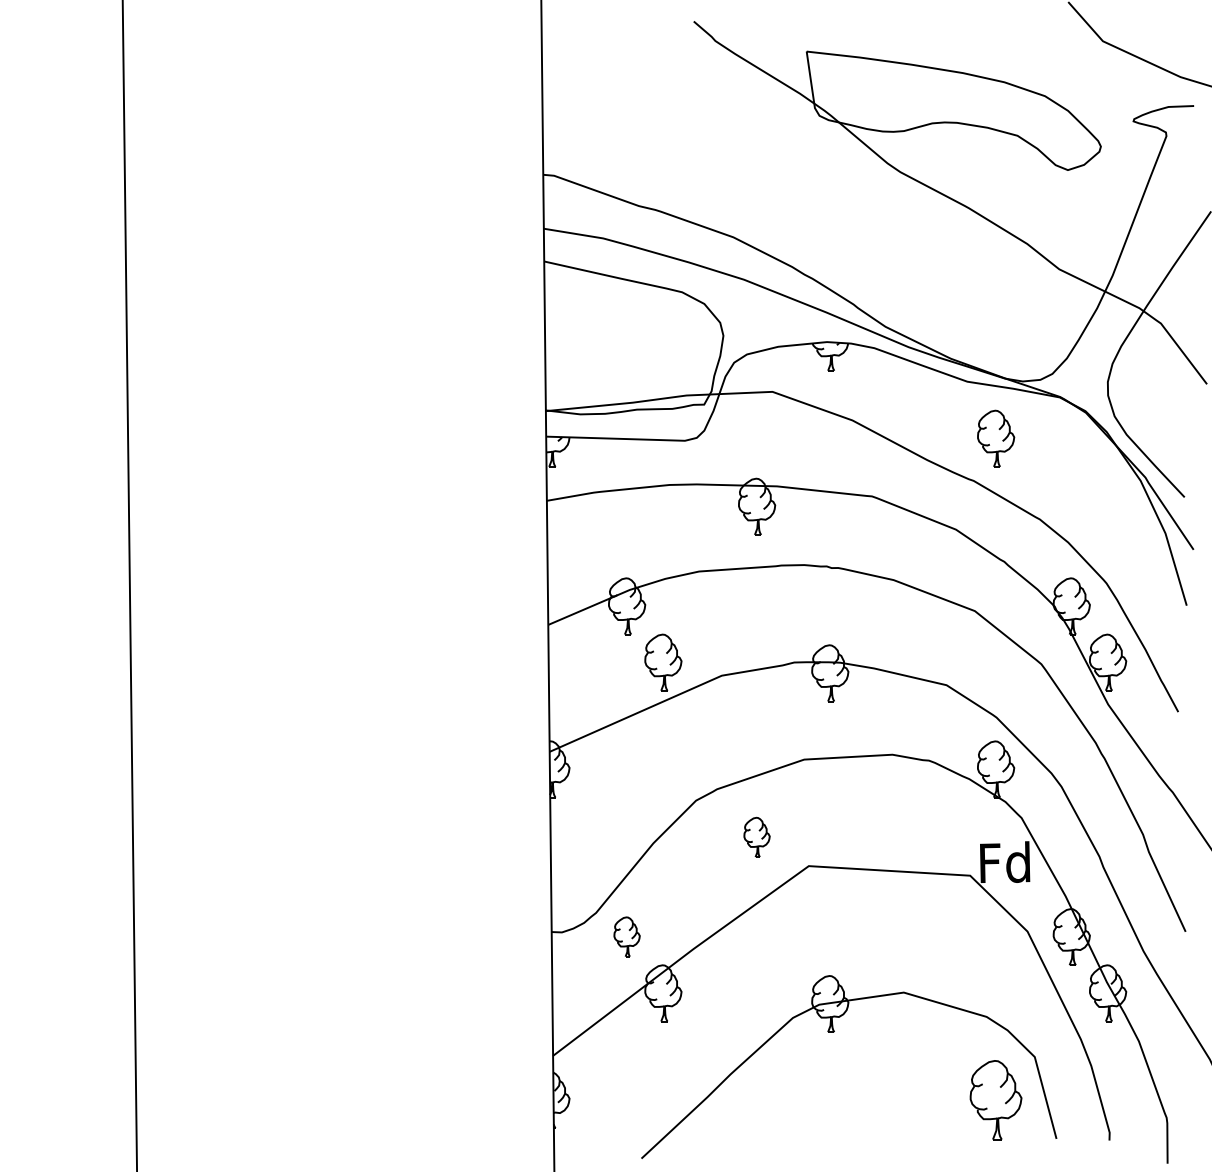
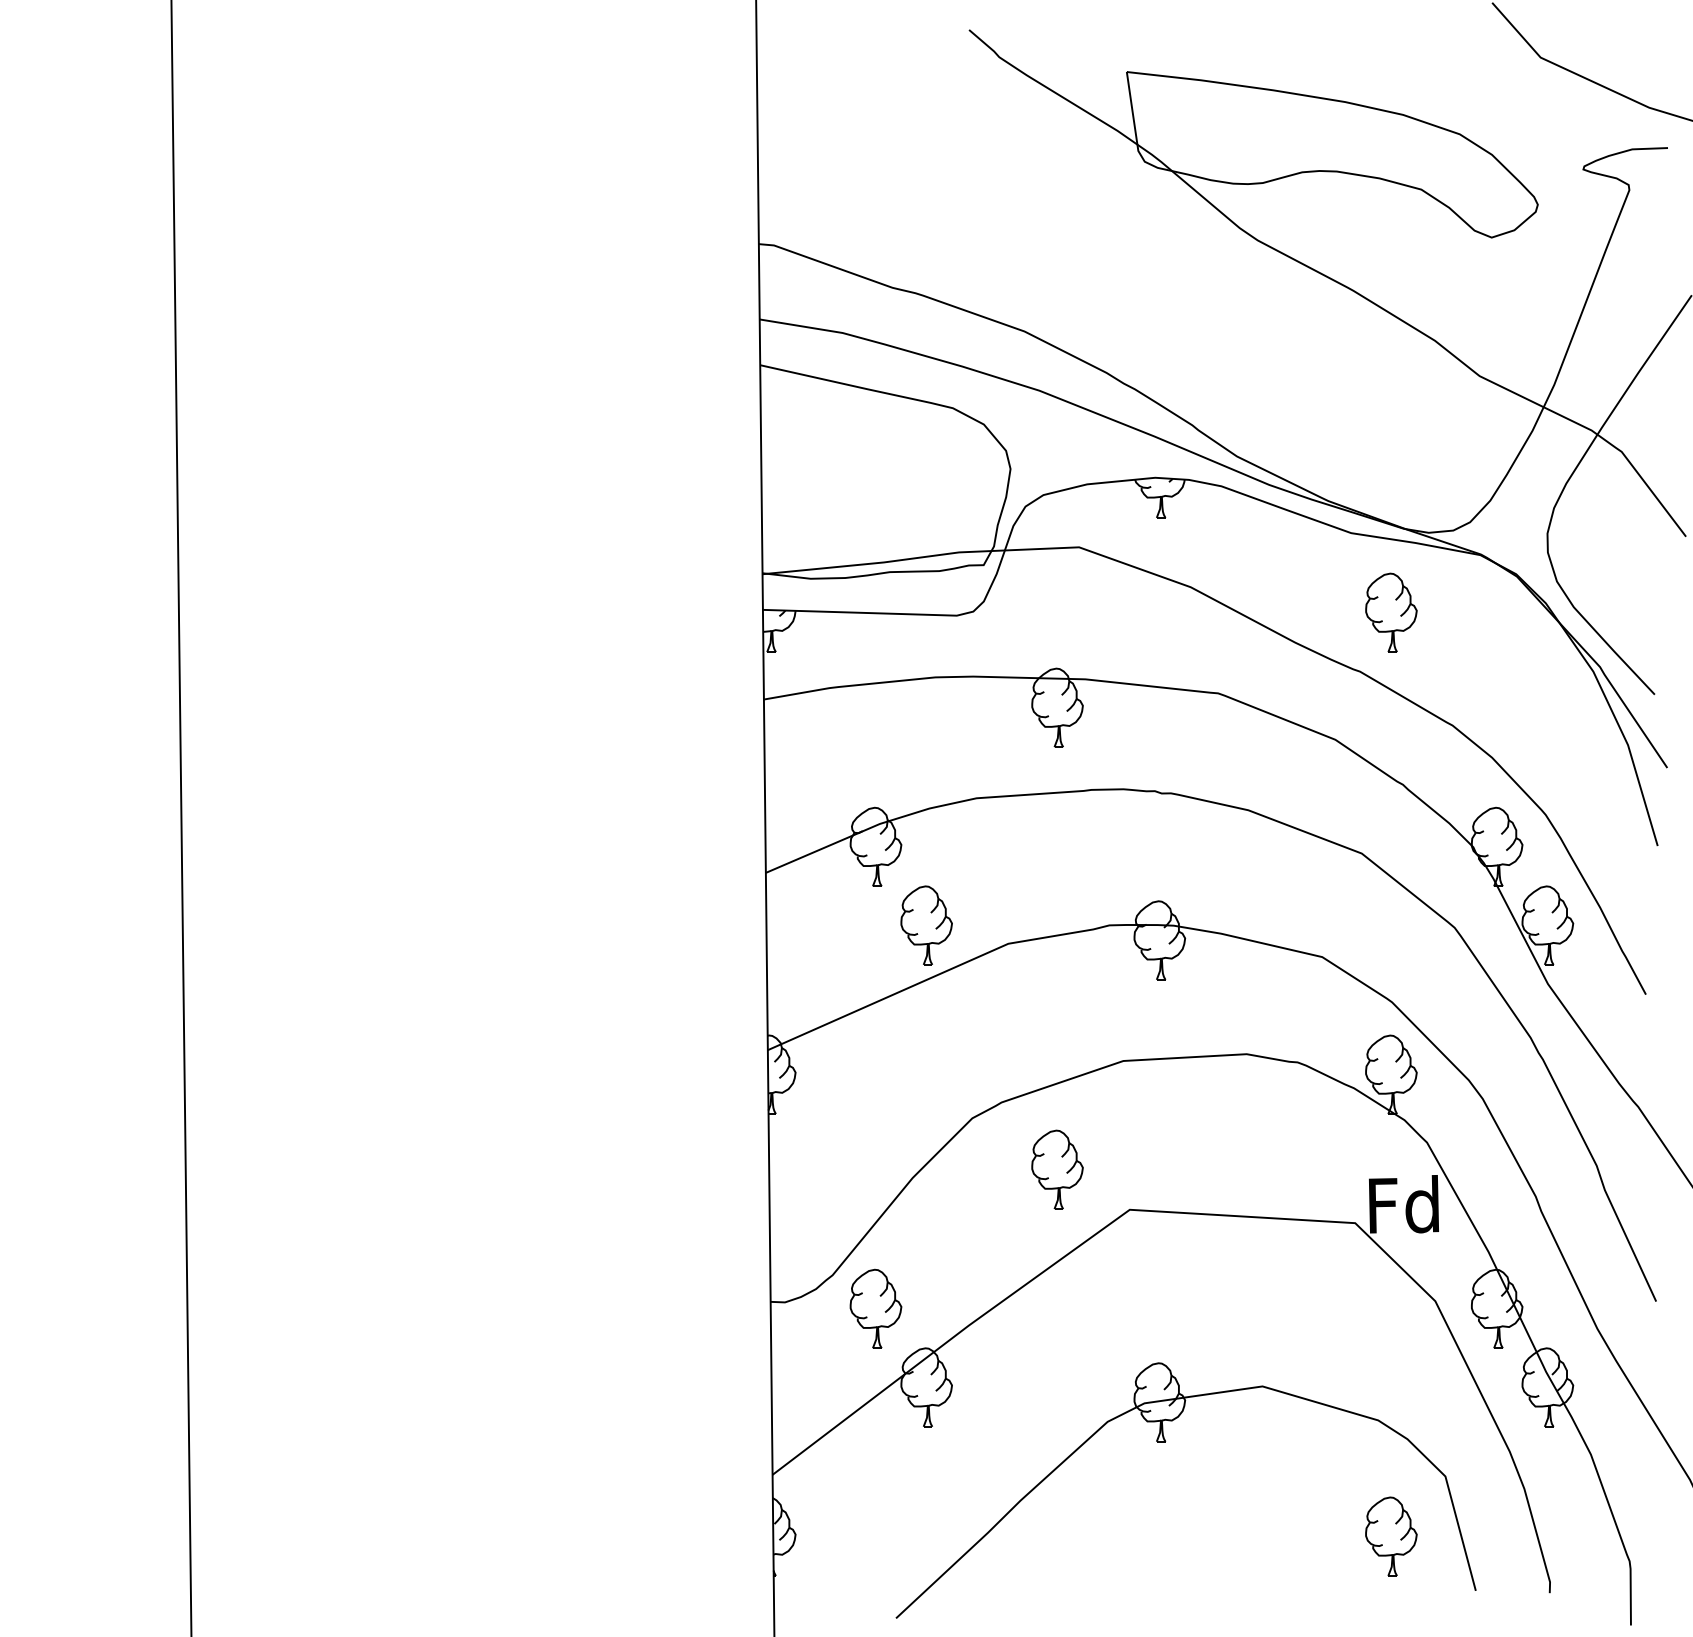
part: (757, 837) -> (1057, 1169), size x1.43
part: (626, 936) -> (875, 1308), size x1.43
part: (996, 1100) -> (1391, 1536), size x0.71

